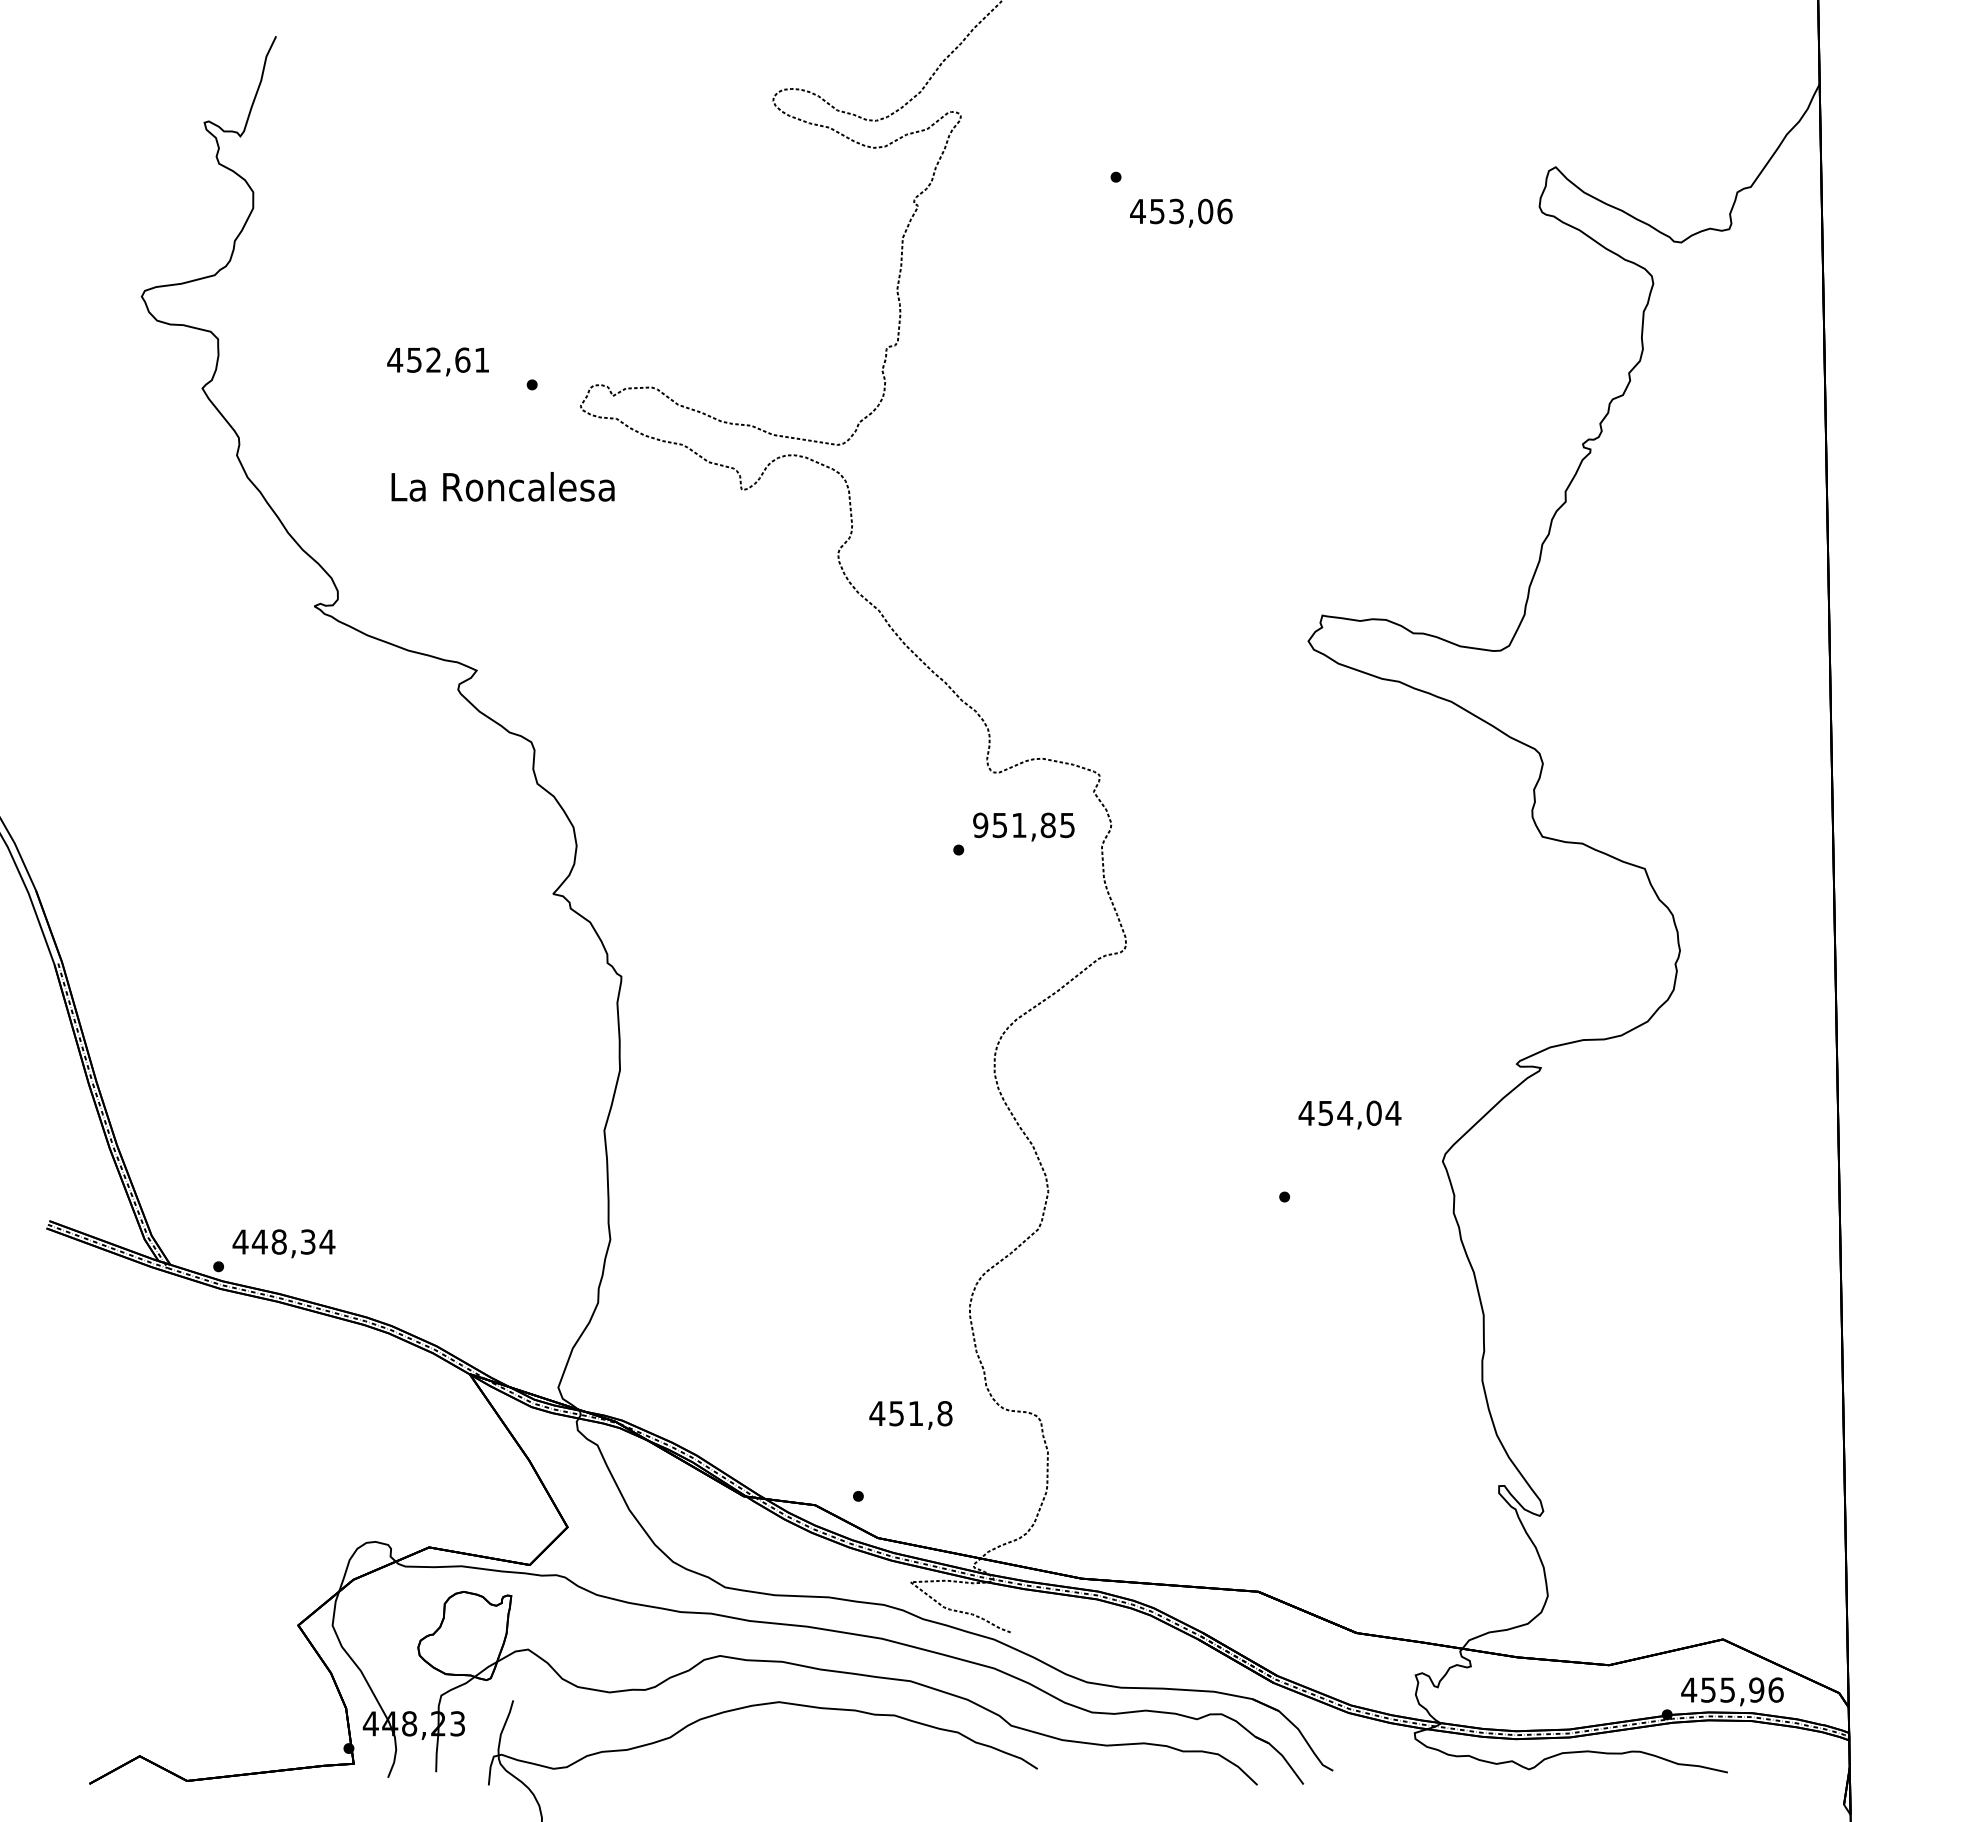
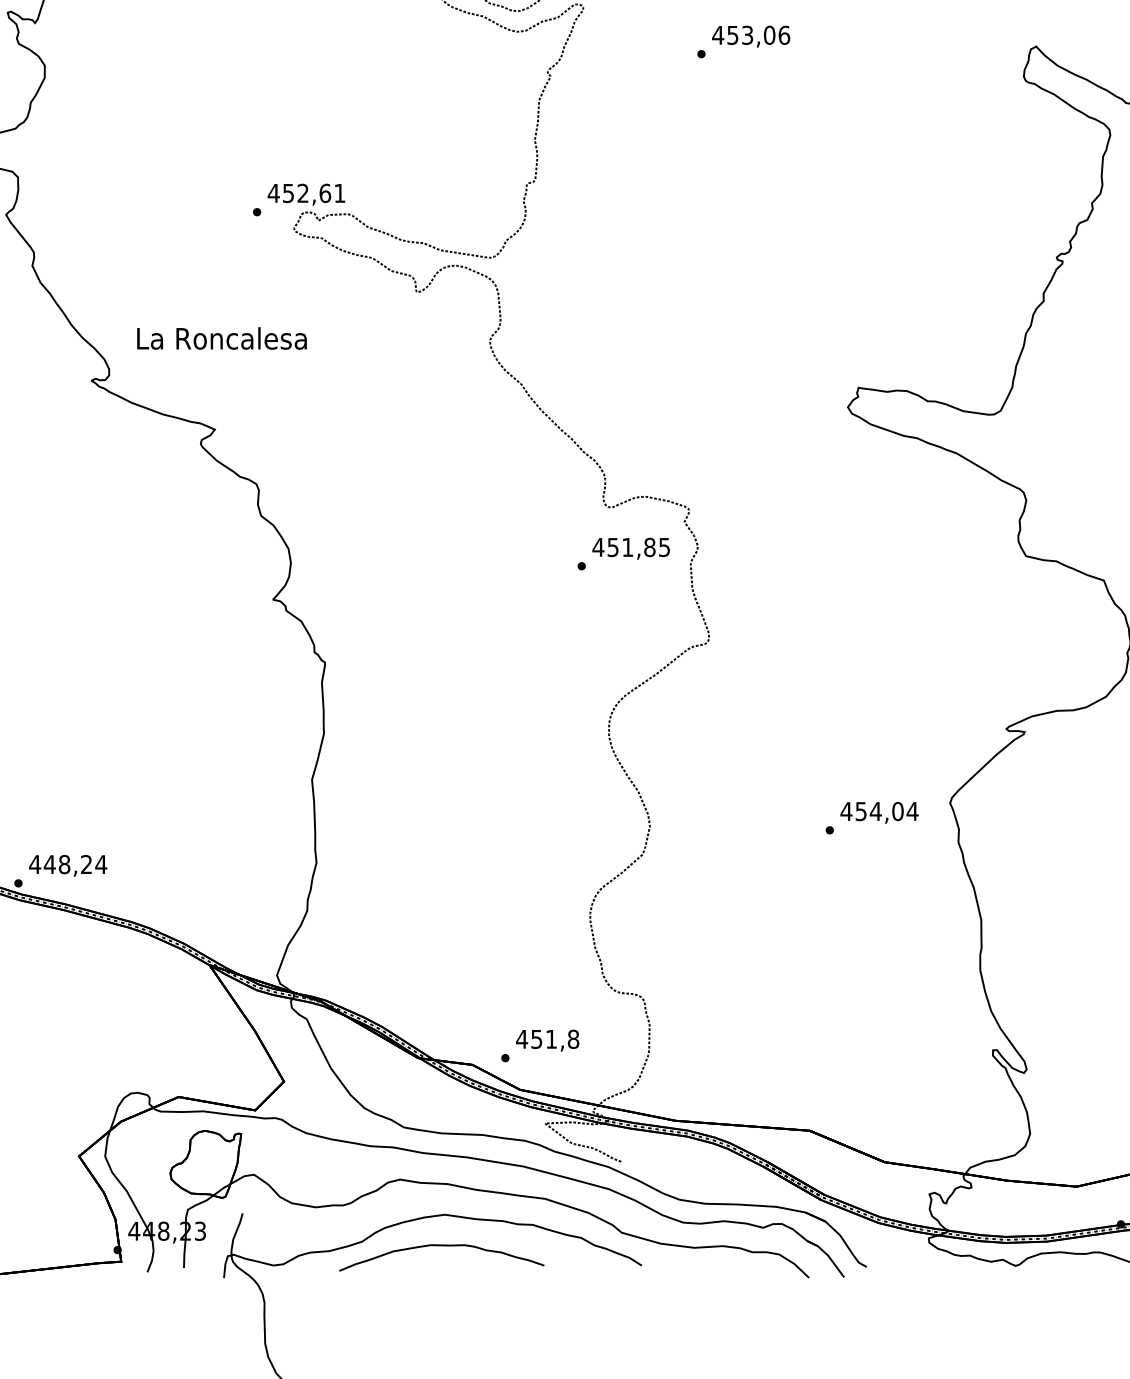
text: (1181, 212) -> (751, 36), moved
text: (437, 361) -> (306, 194), moved
text: (502, 486) -> (221, 338), moved
text: (980, 825) -> (598, 547), 951,85 -> 451,85
text: (1349, 1114) -> (879, 812), moved
text: (307, 1241) -> (86, 864), 448,34 -> 448,24
text: (910, 1415) -> (547, 1040), moved
curve: (774, 1743) -> (441, 1246), added

